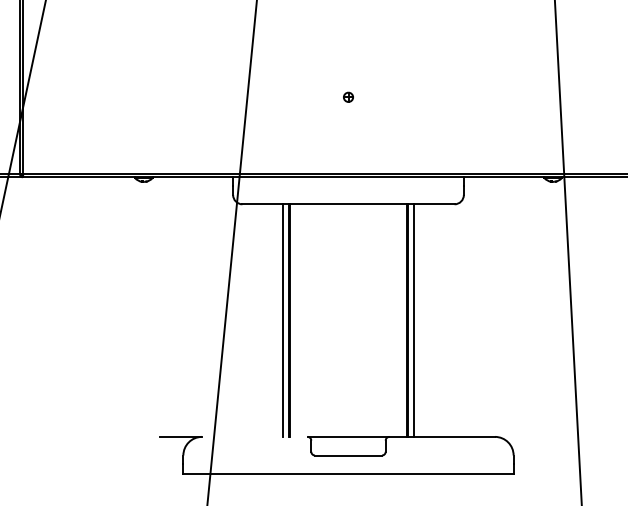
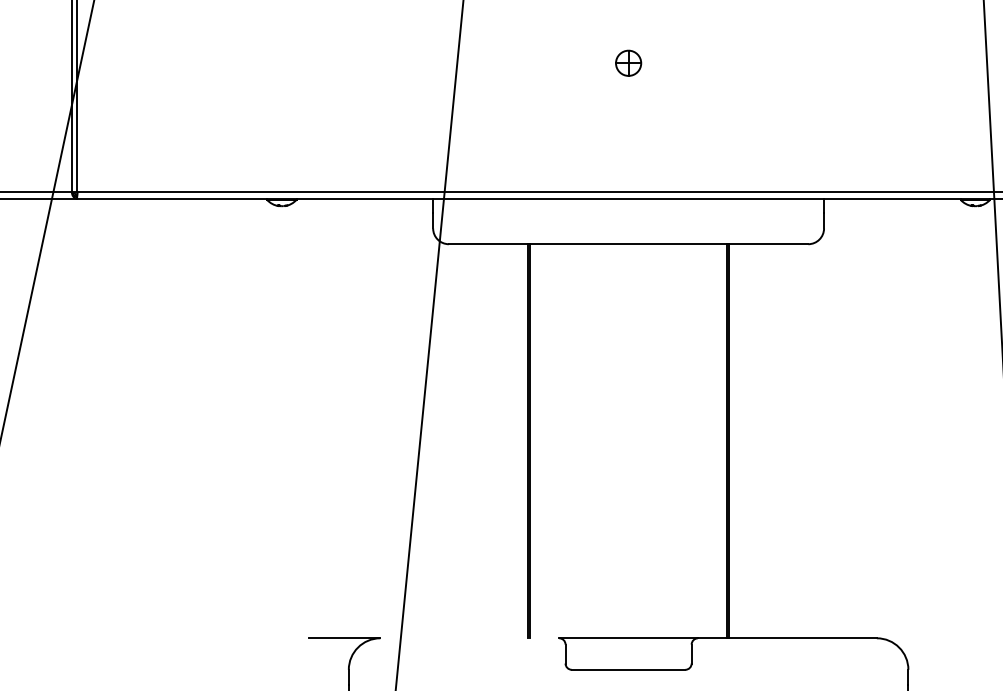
part: (348, 96) -> (628, 61), size x1.6
line: (283, 320) -> (518, 441), removed
line: (413, 320) -> (738, 441), removed

